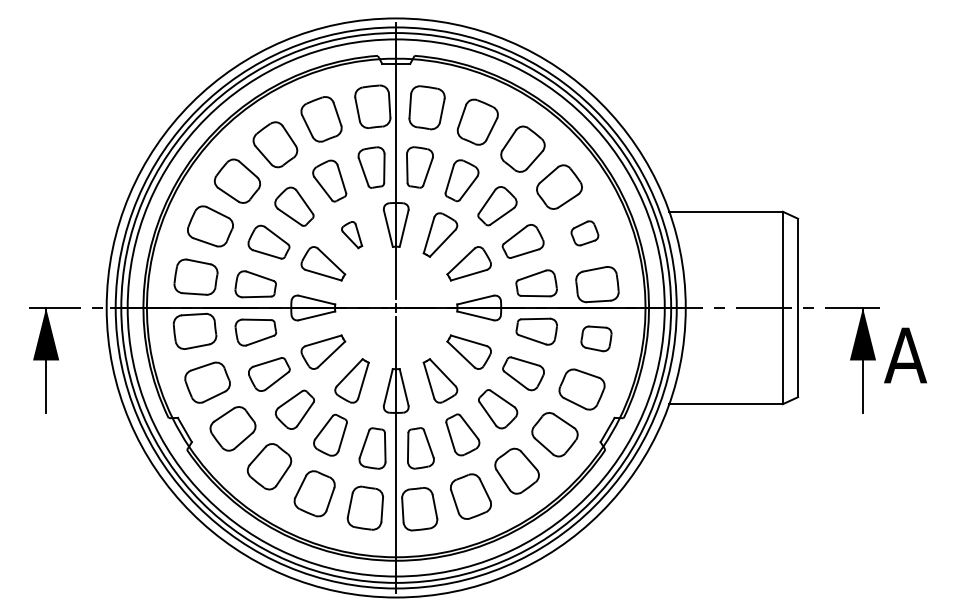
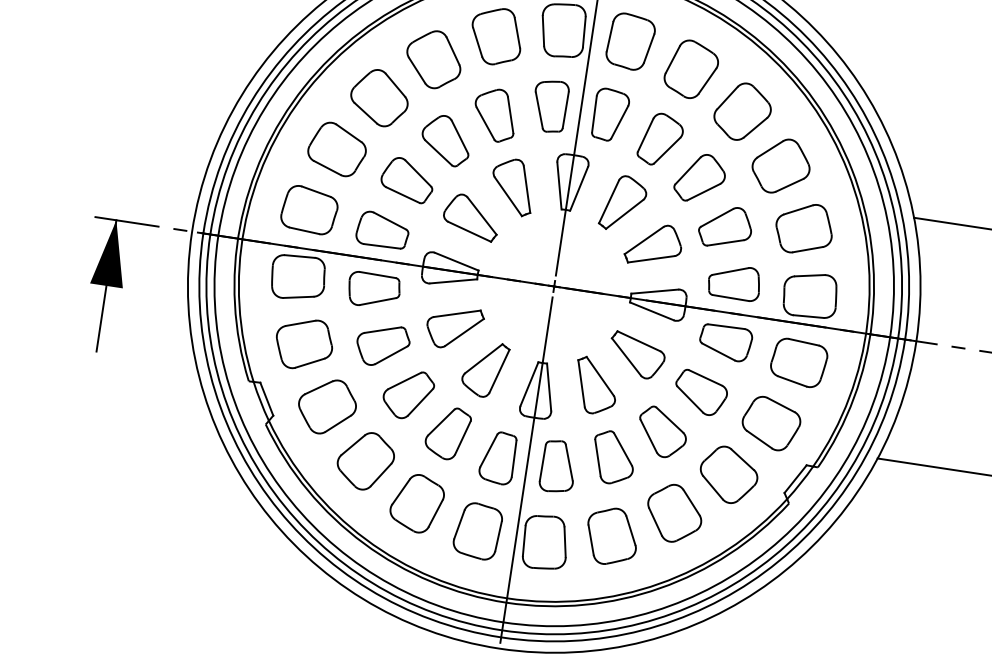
part: (584, 233) -> (803, 228), size x1.67
part: (351, 234) -> (512, 186), size x1.67
part: (596, 338) -> (798, 362), size x1.43

